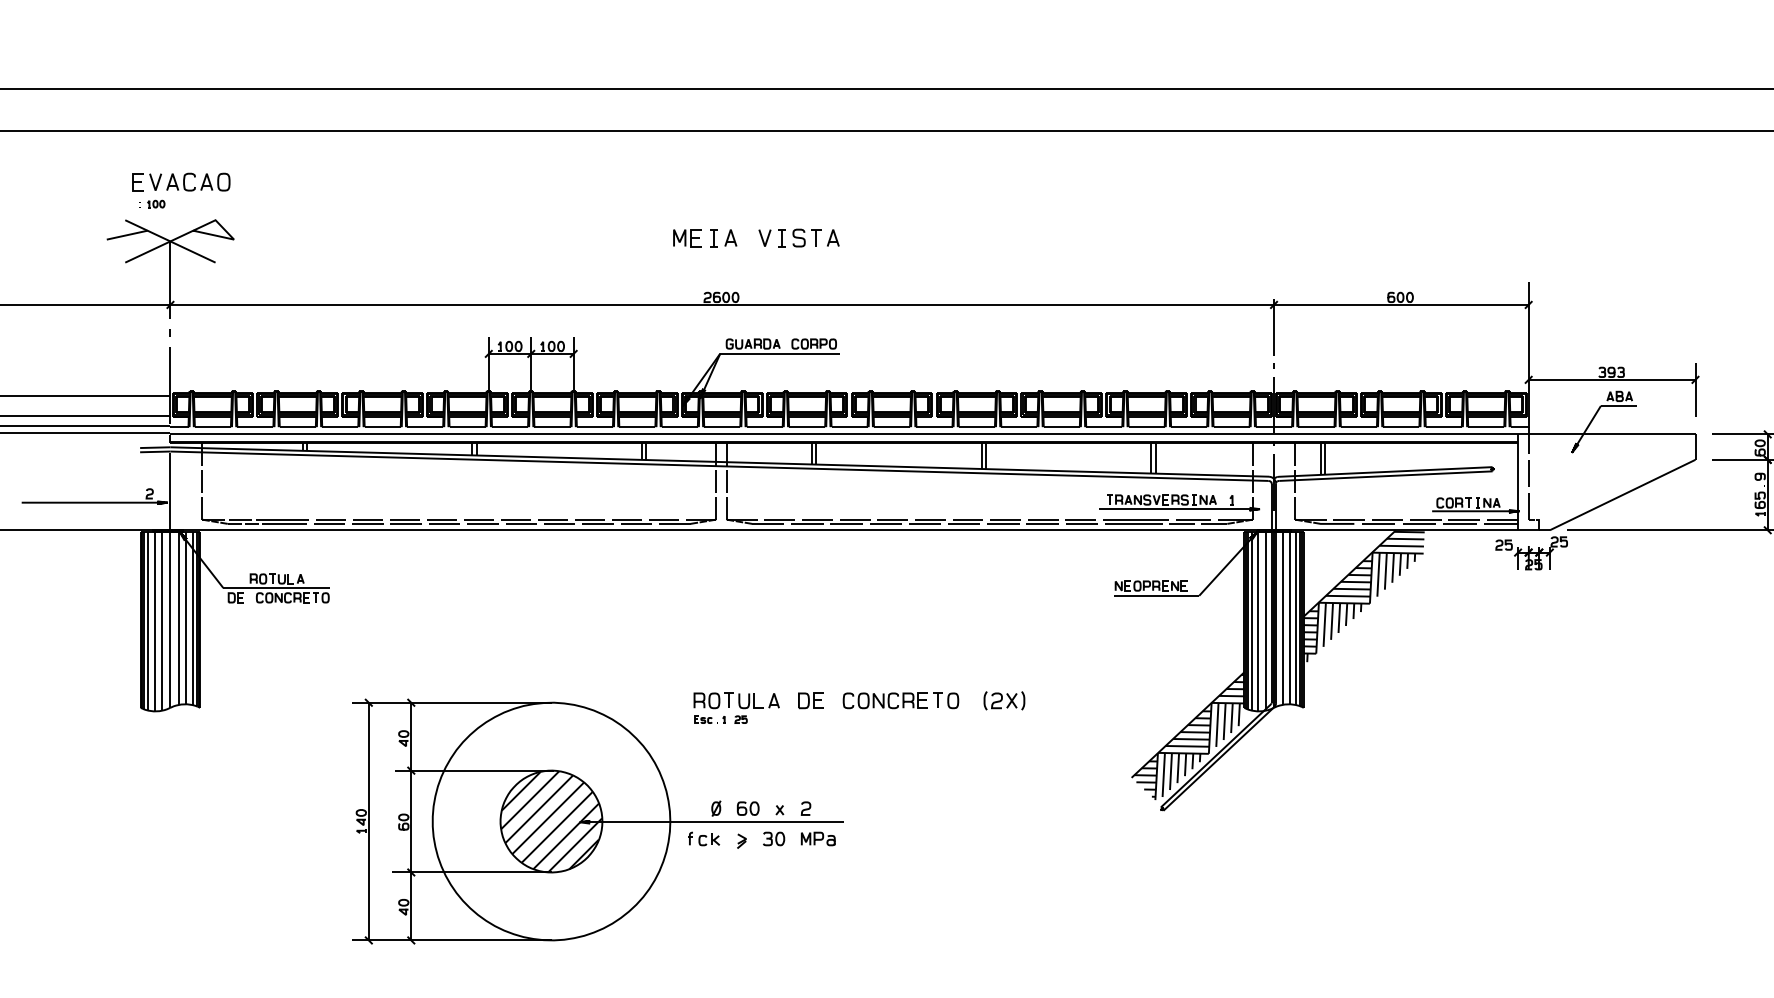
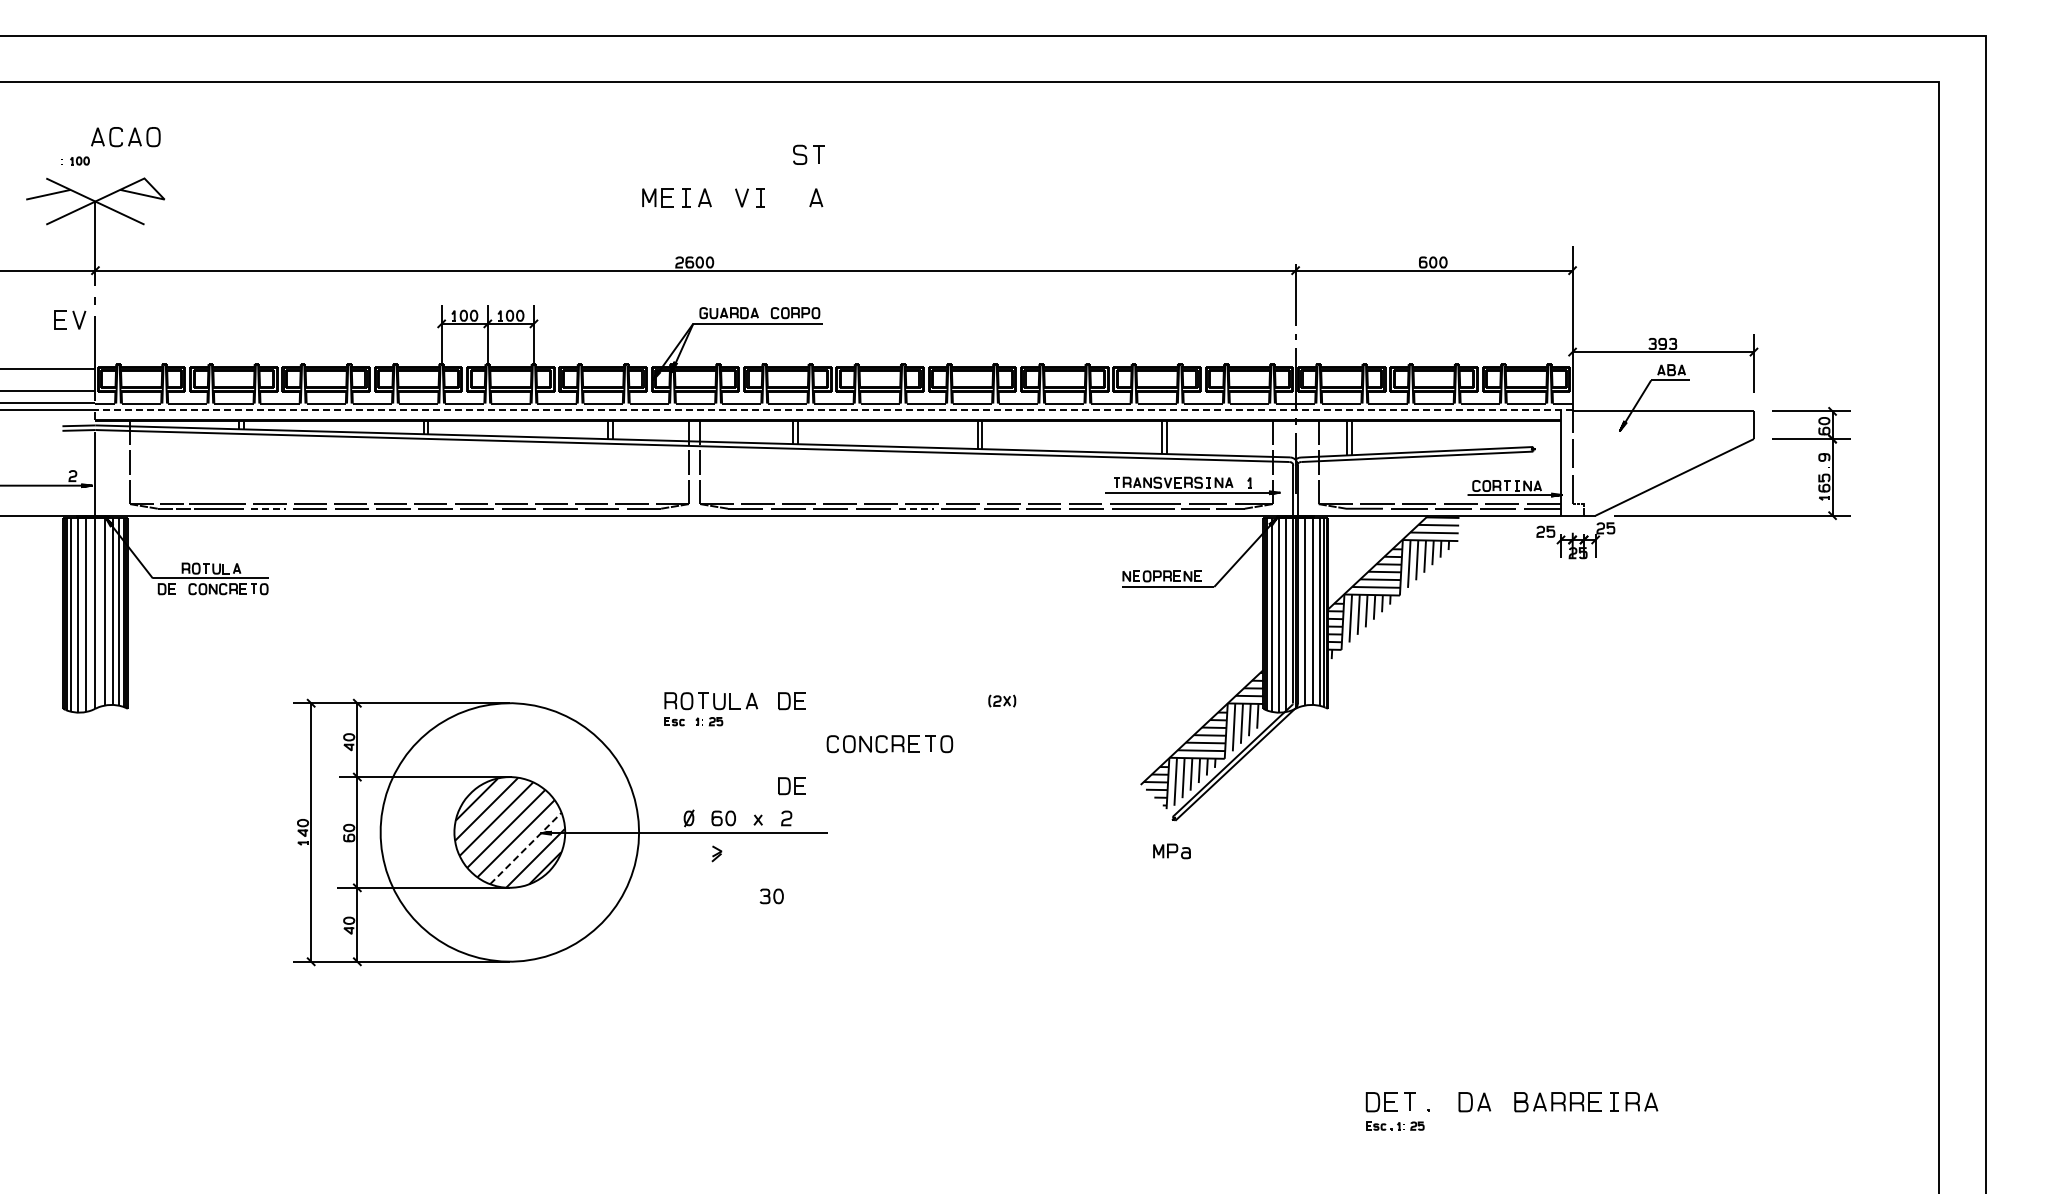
part: (147, 181) -> (70, 319), moved
part: (806, 237) -> (808, 154), moved
line: (850, 433) -> (834, 410), solid -> dashed
line: (329, 523) -> (268, 508), solid -> dashed
line: (925, 523) -> (916, 508), solid -> dashed
part: (1003, 700) -> (1001, 700), size x0.6
part: (900, 701) -> (889, 744), moved
part: (810, 779) -> (791, 786), added
line: (566, 836) -> (526, 848), solid -> dashed
part: (703, 839) -> (675, 851), removed
part: (773, 839) -> (771, 896), moved
part: (817, 839) -> (1171, 851), moved

